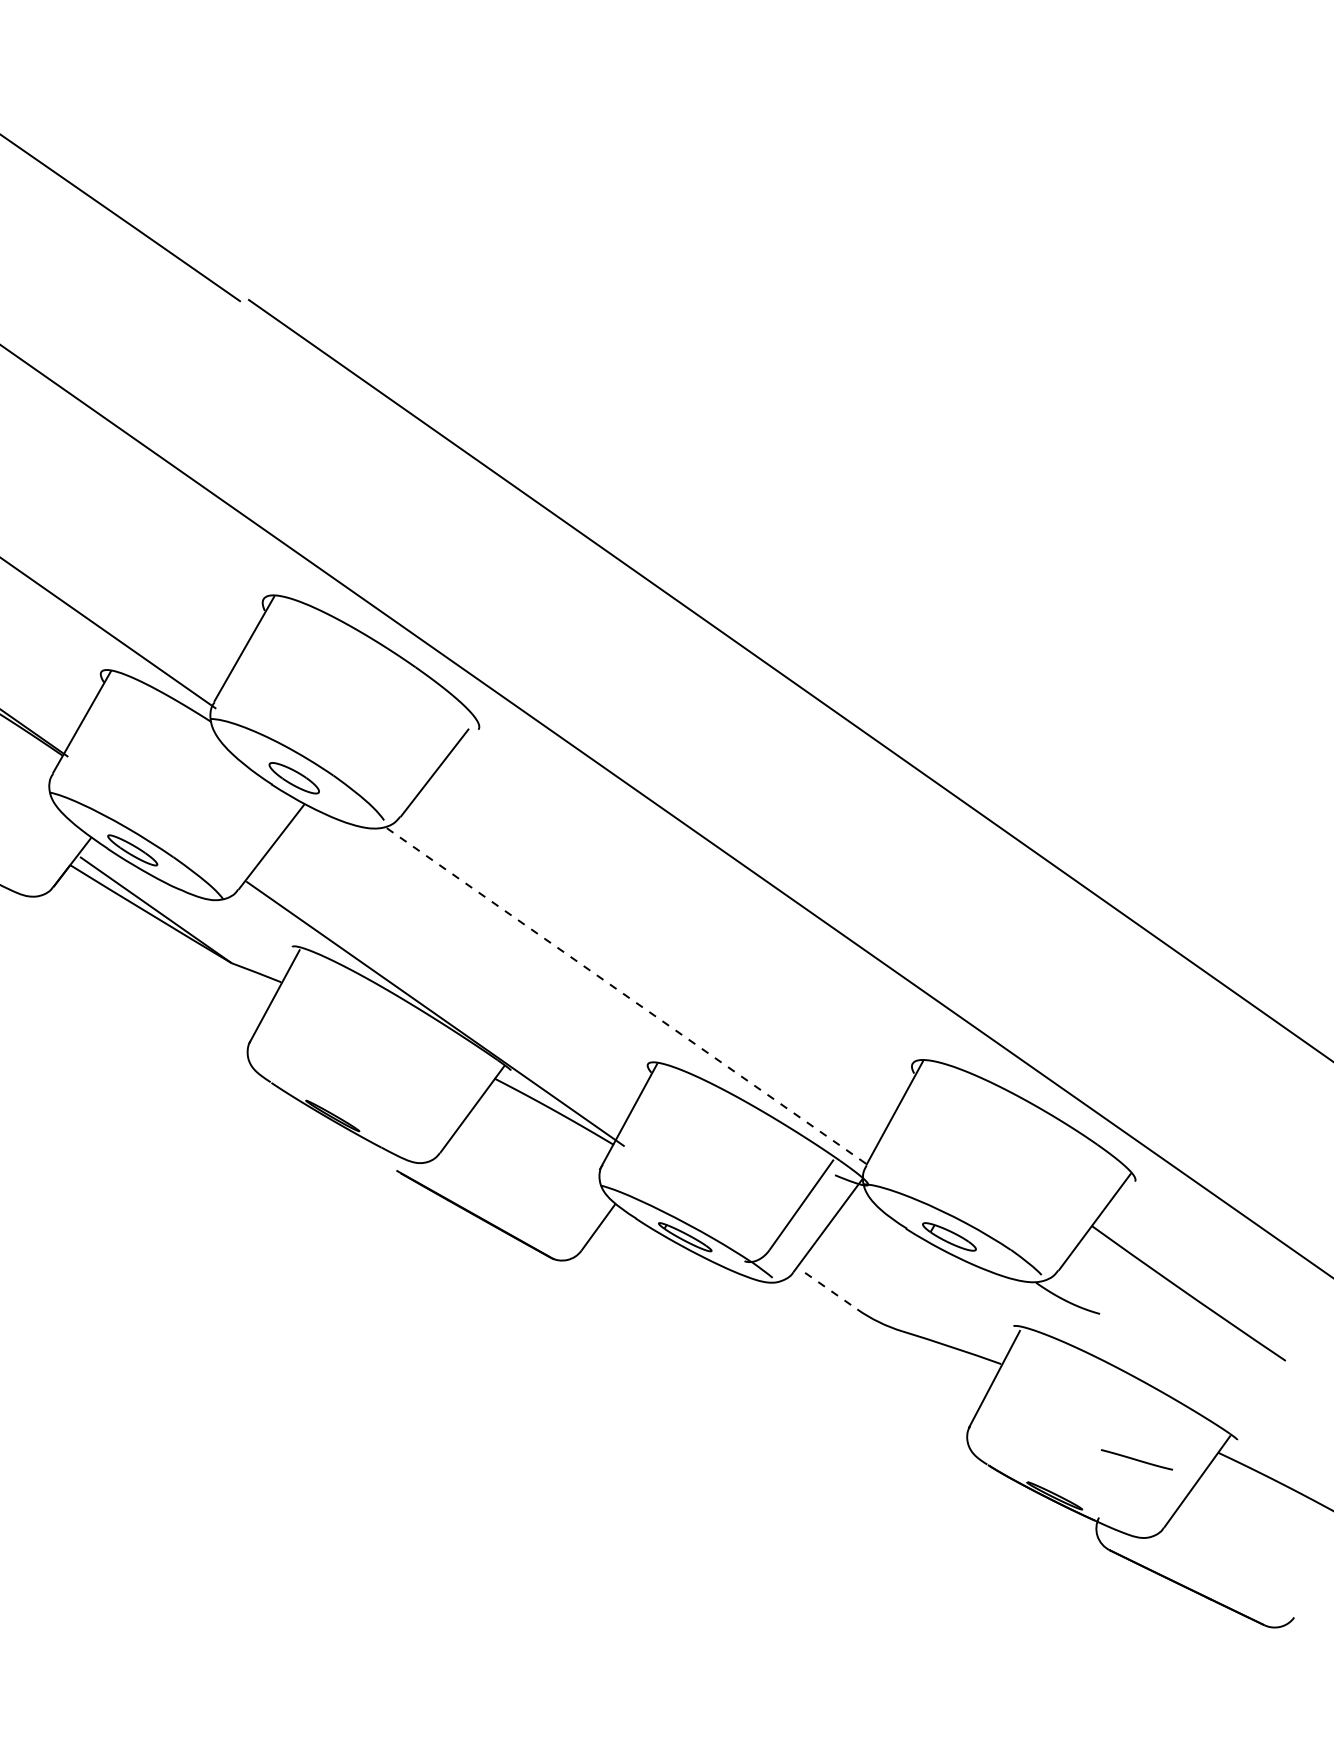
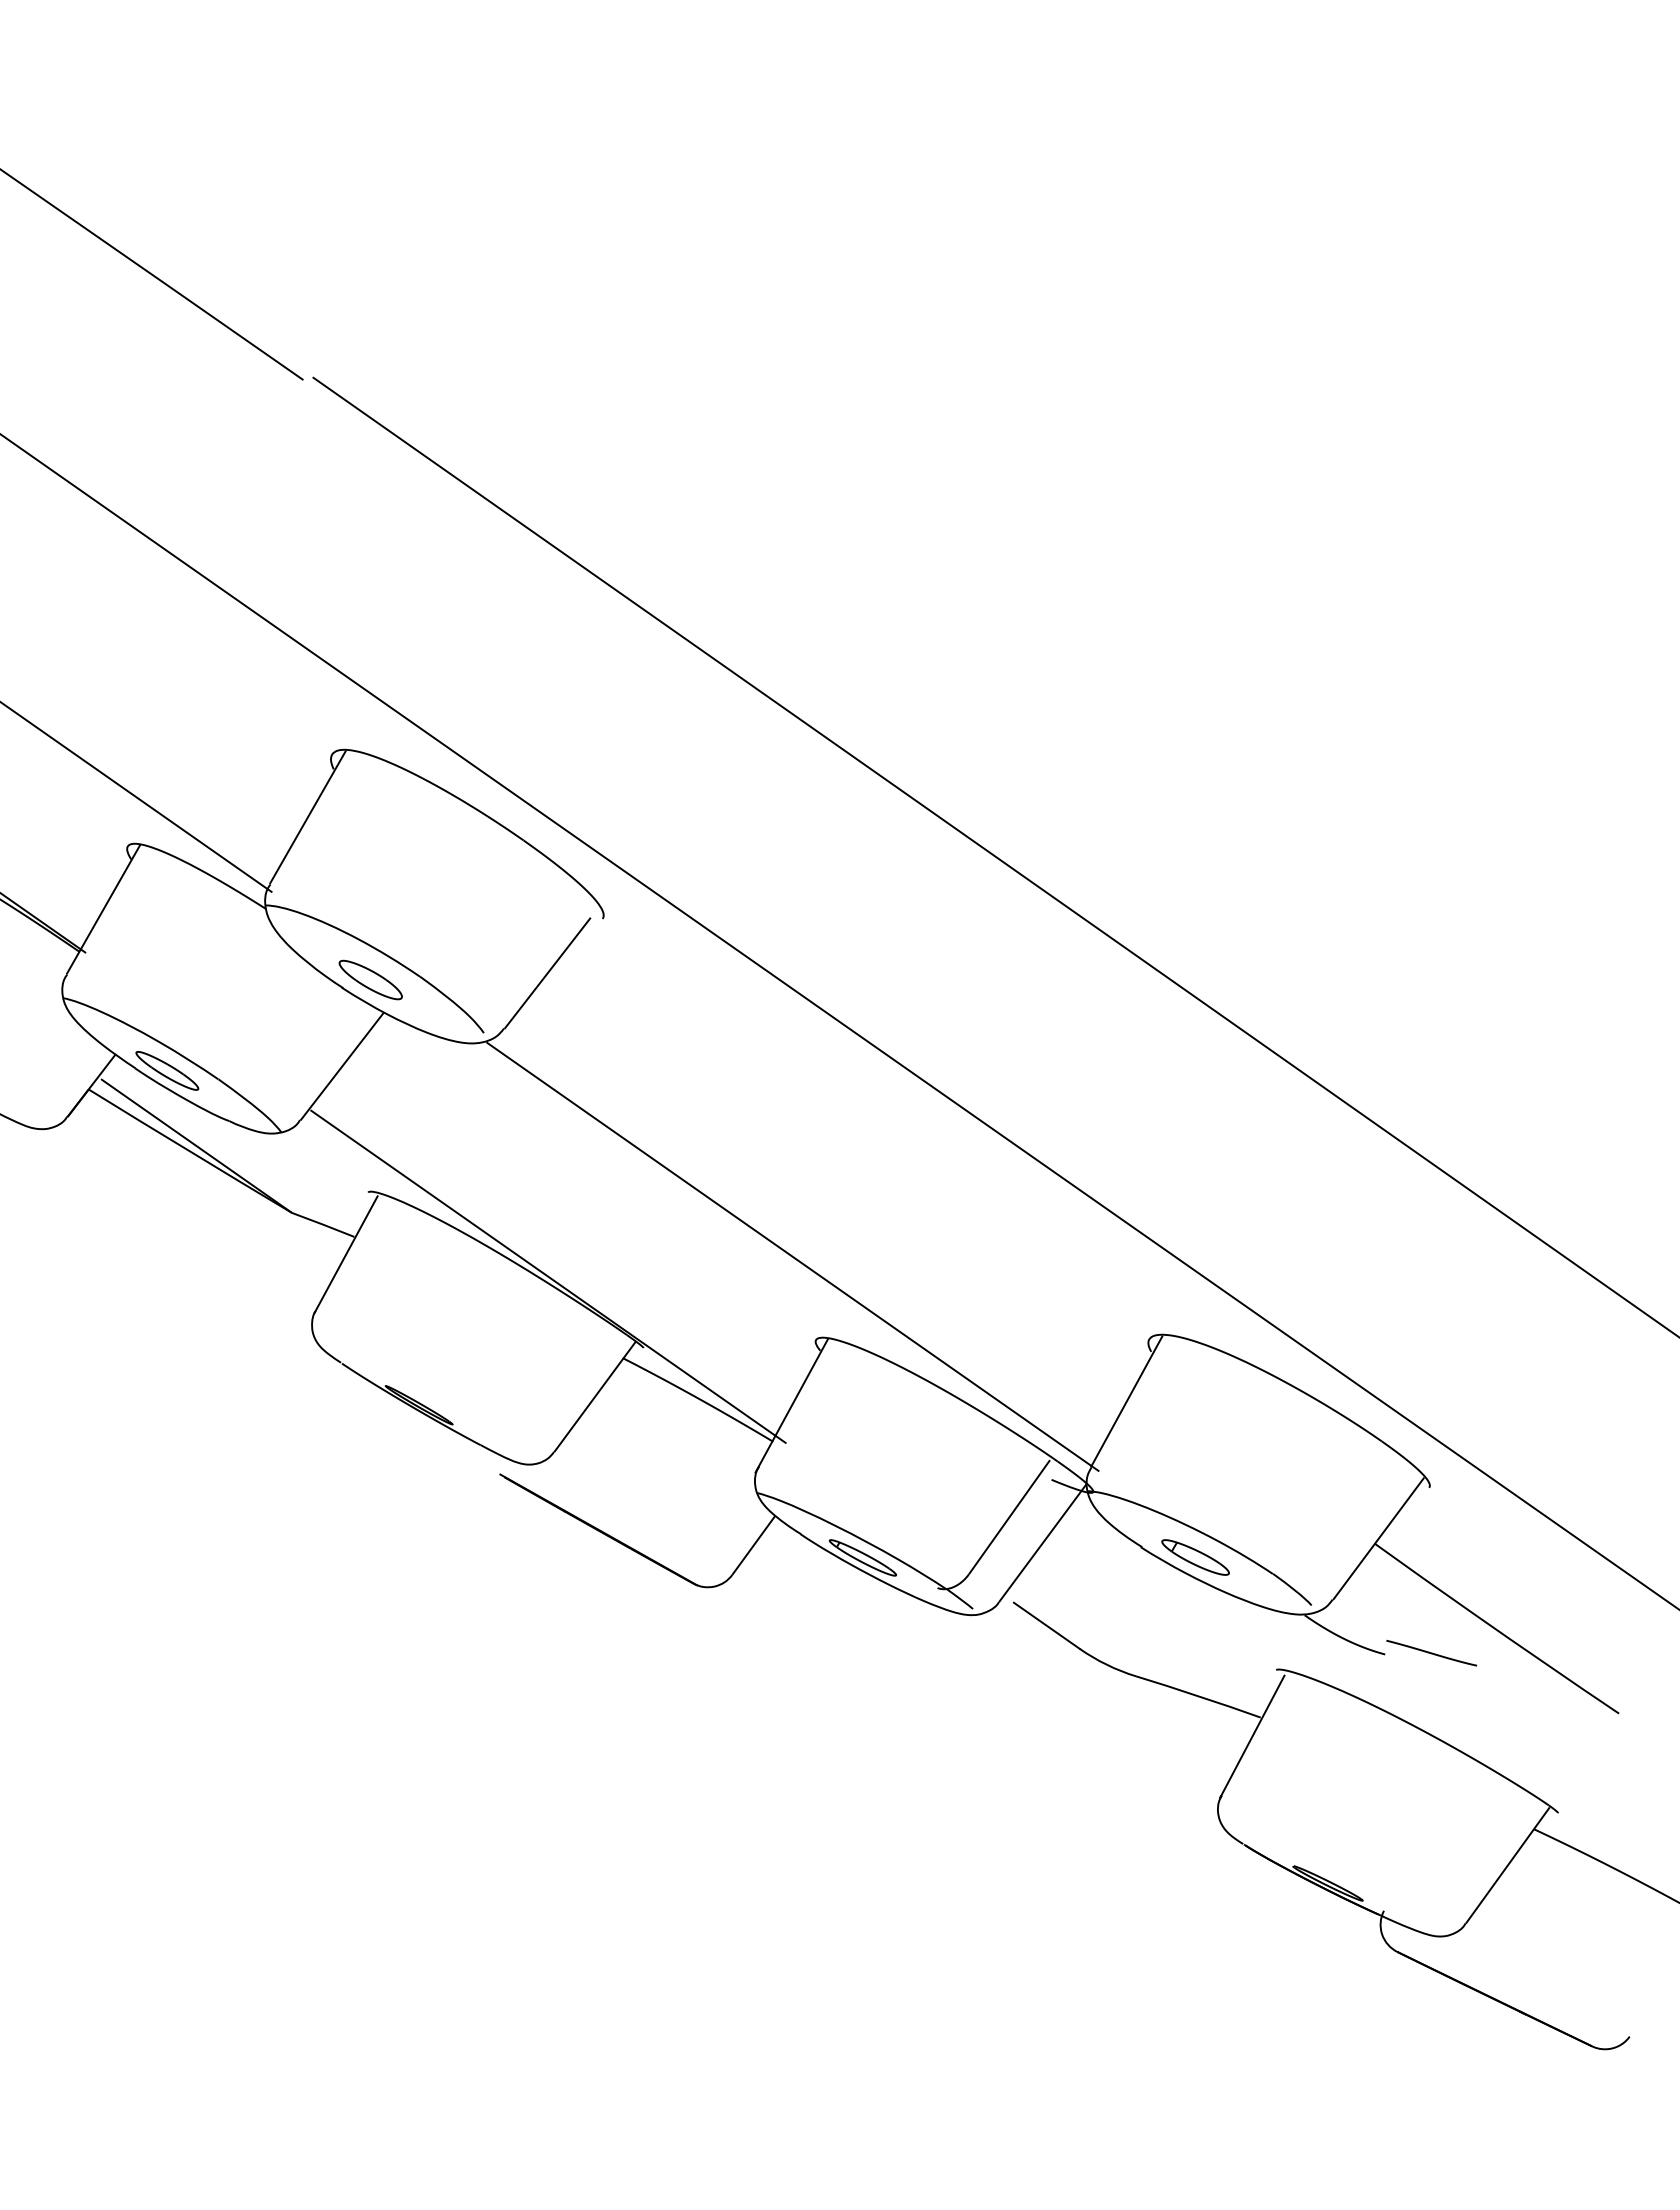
line: (630, 998) -> (793, 1257), dashed -> solid
line: (831, 1291) -> (1047, 1626), dashed -> solid
line: (1136, 1460) -> (1431, 1653), moved

